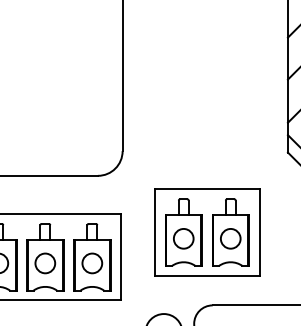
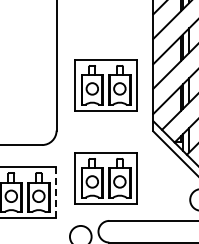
part: (206, 74) -> (105, 85), added
line: (120, 258) -> (55, 193), solid -> dashed

